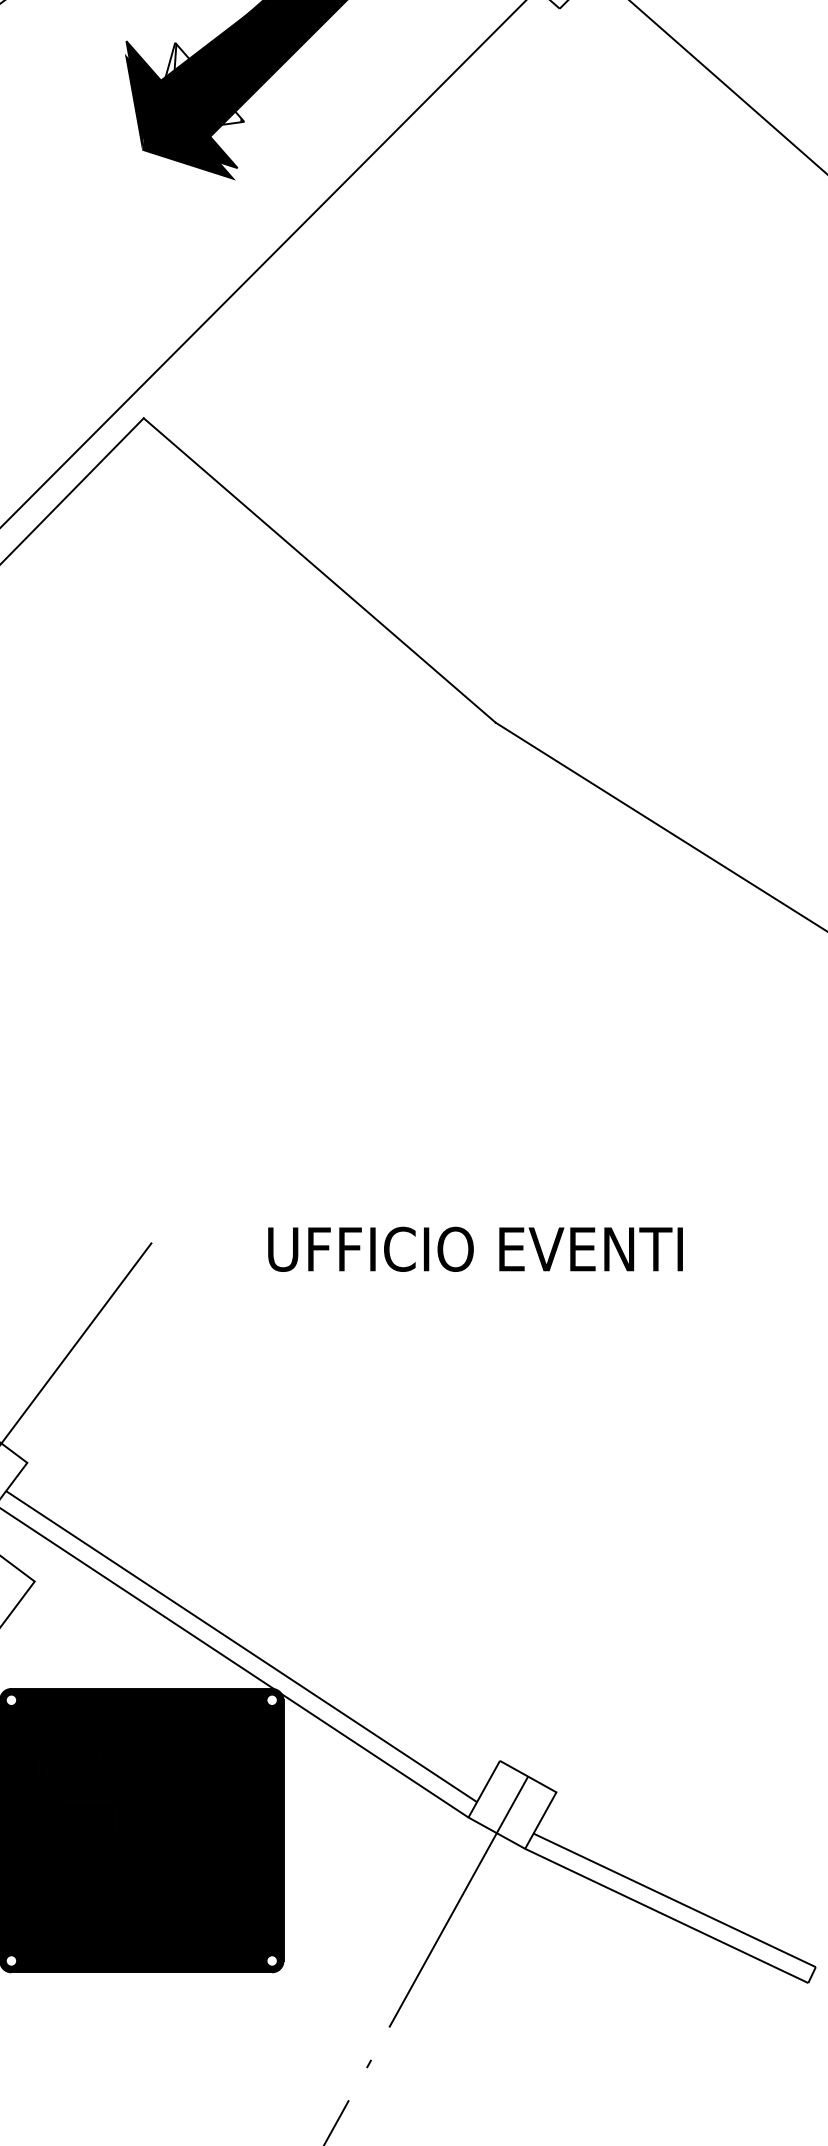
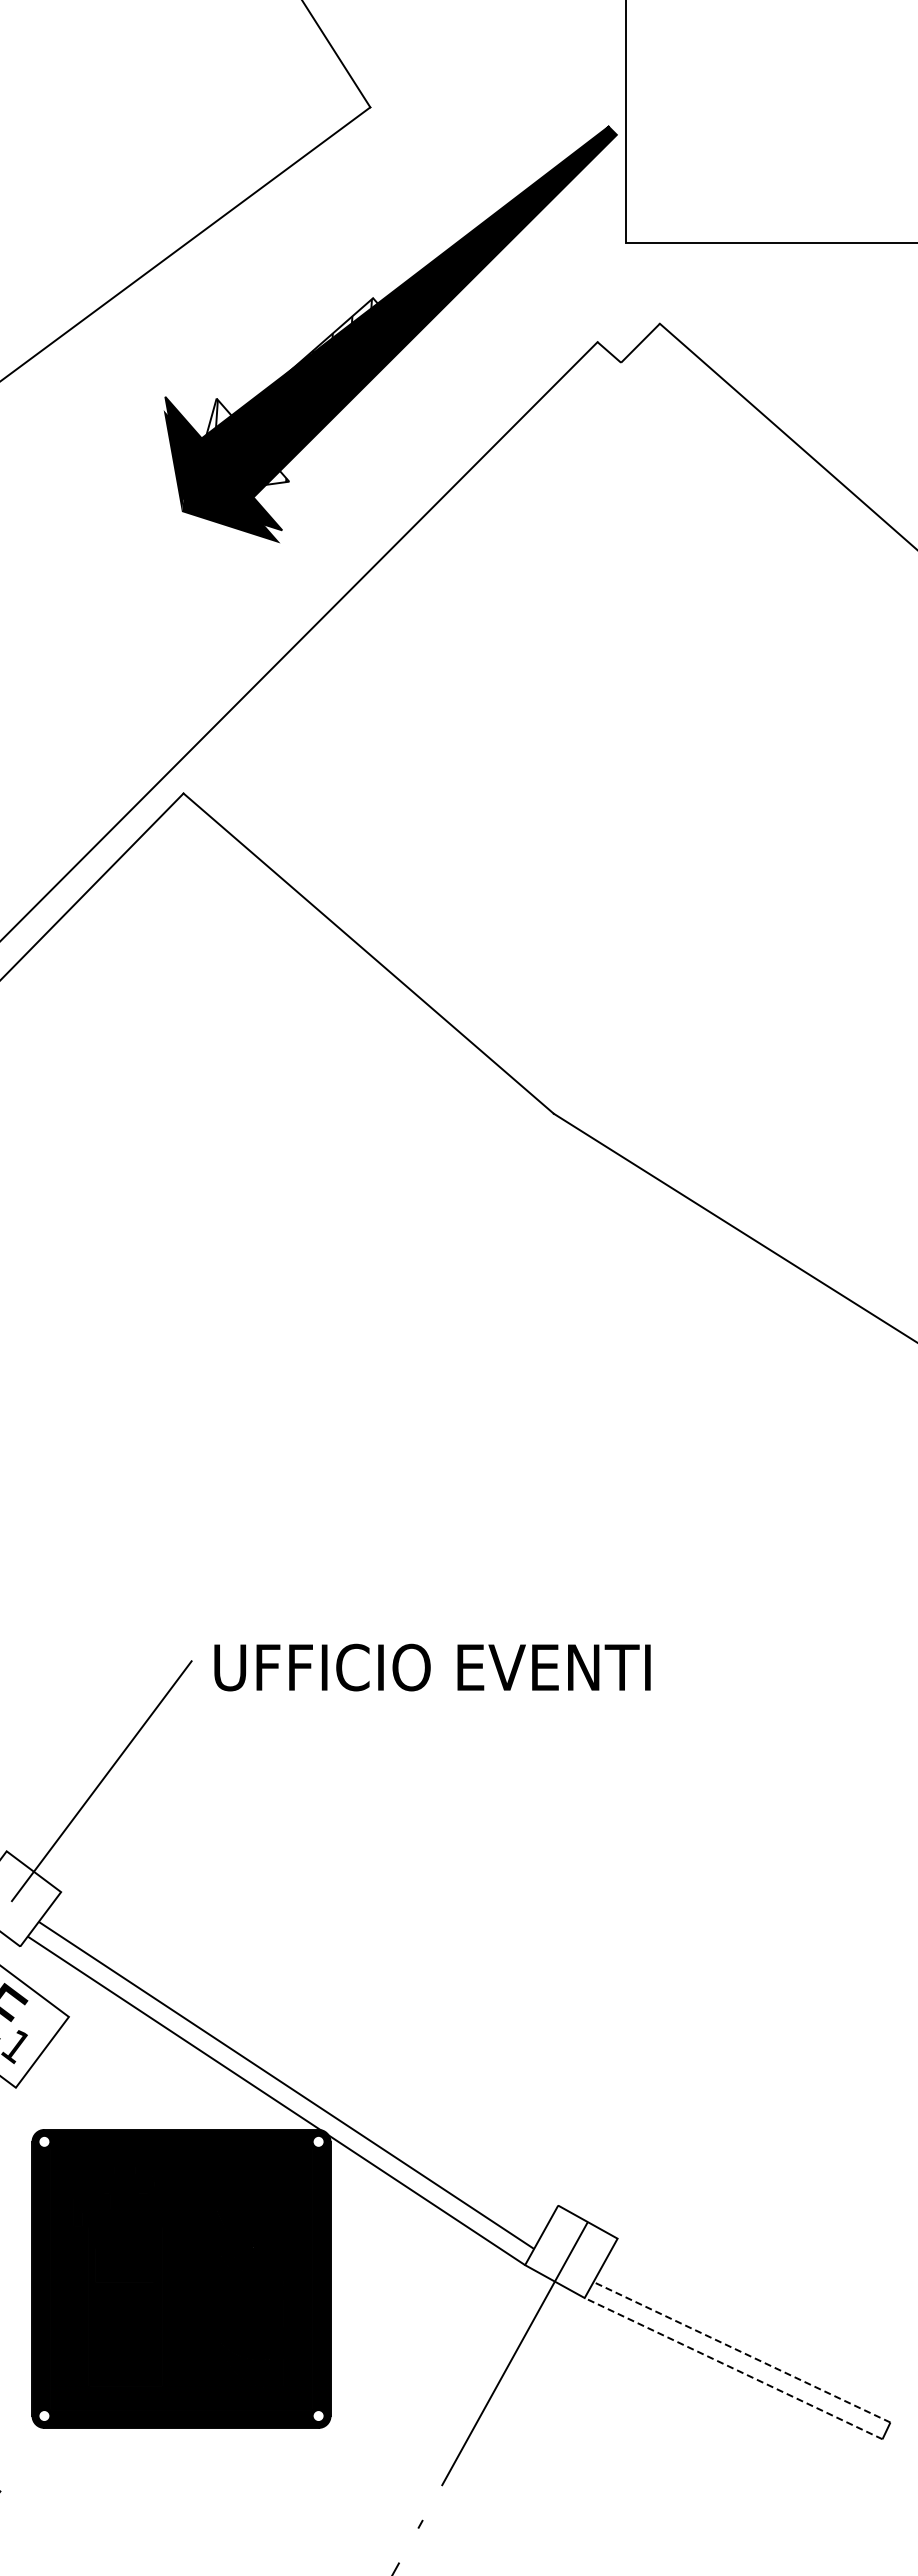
text: (475, 1249) -> (432, 1667), moved
line: (674, 1900) -> (741, 2352), solid -> dashed
line: (666, 1915) -> (733, 2368), solid -> dashed

